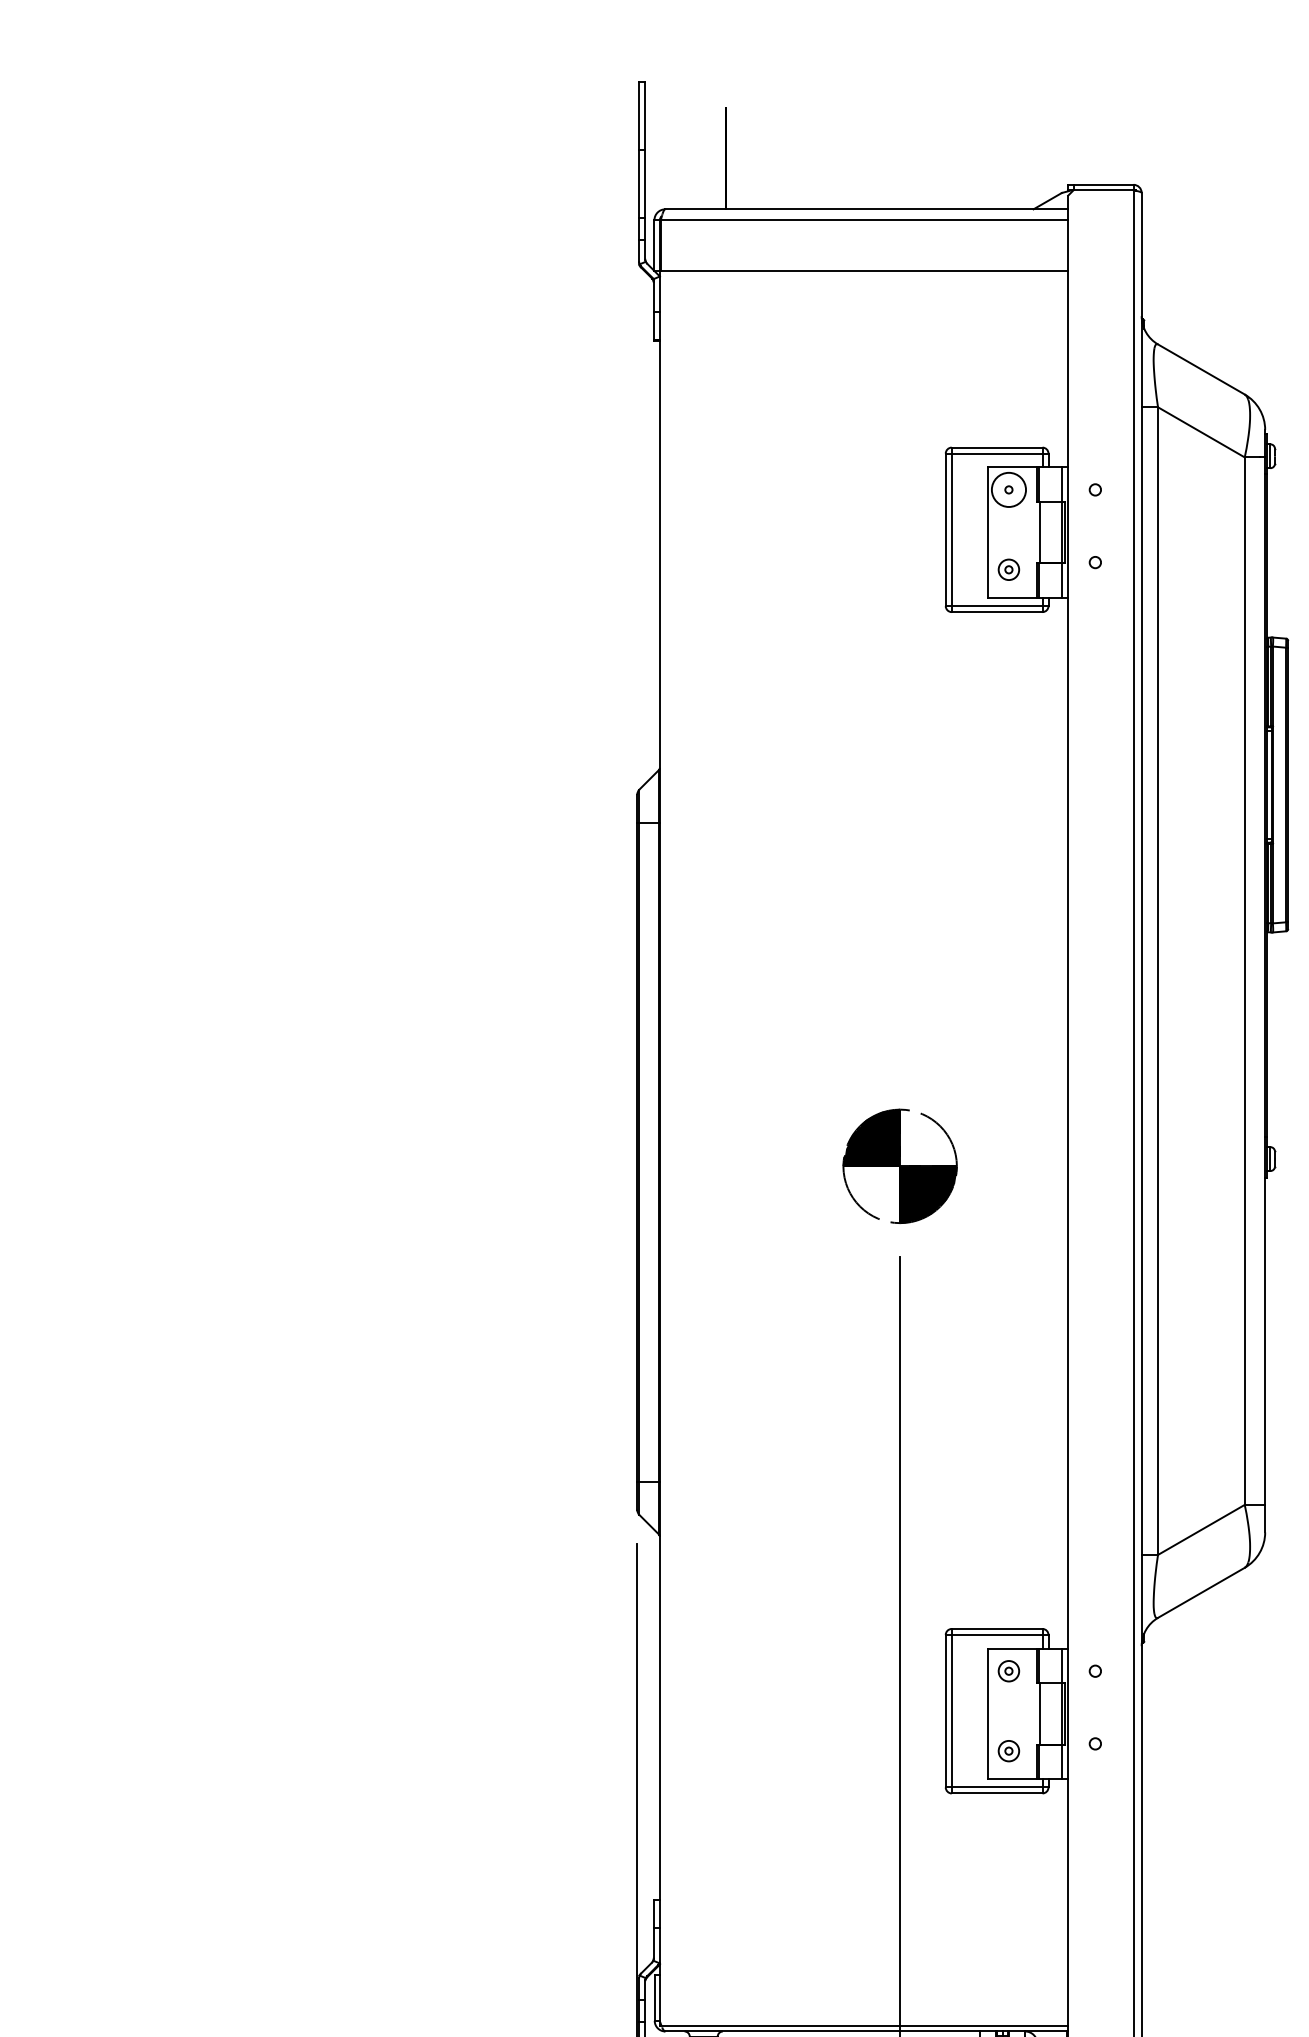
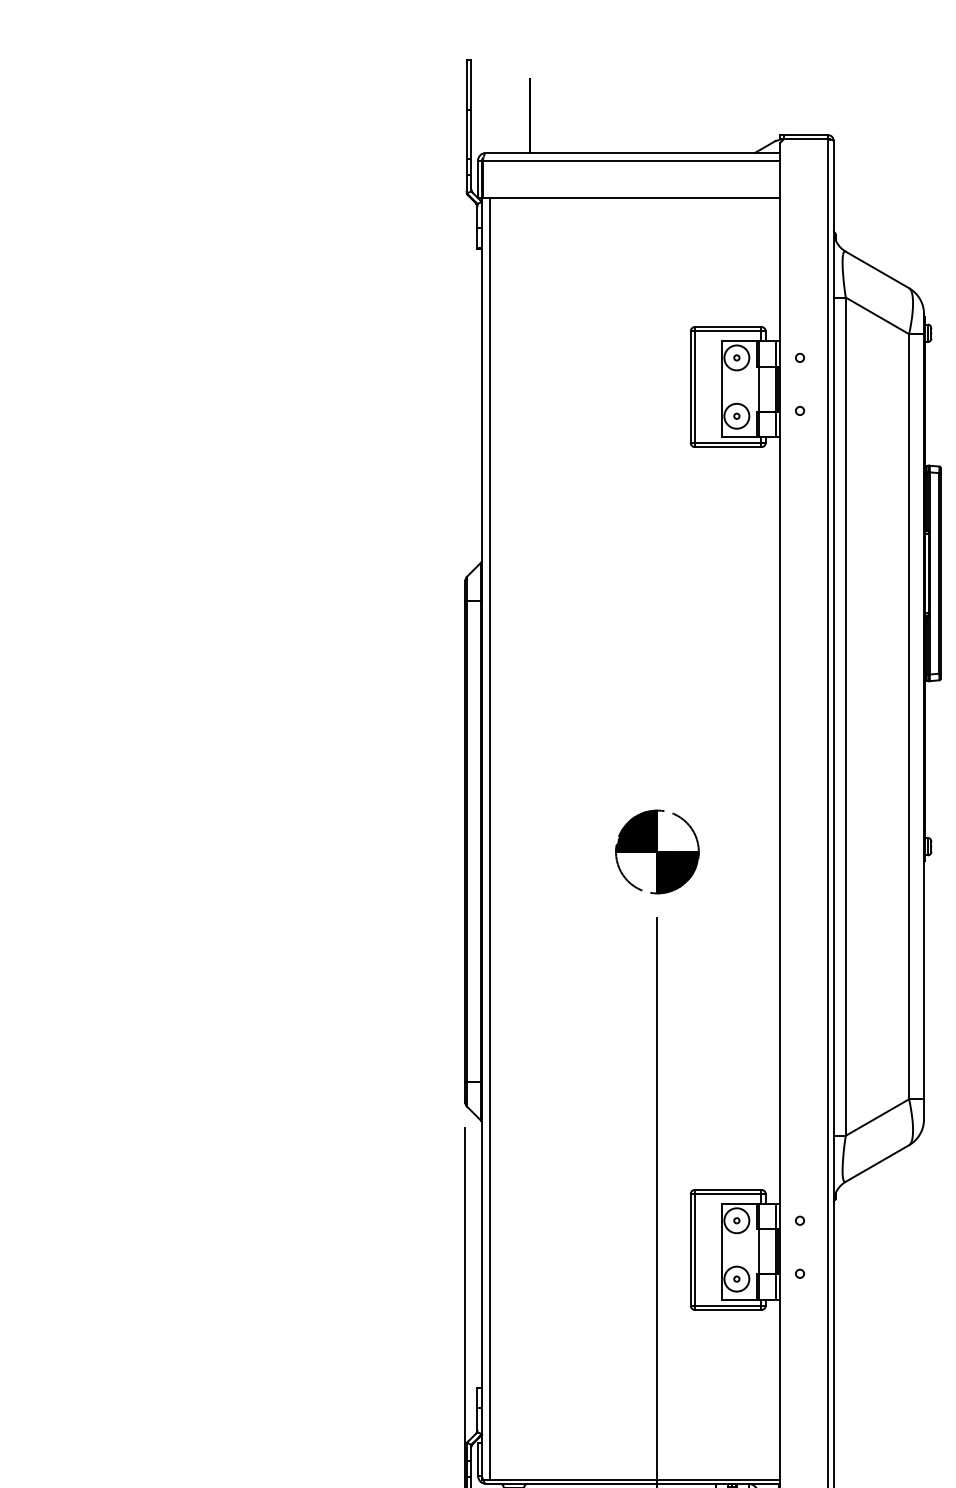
circle: (1008, 569) -> (736, 416), size x1.67
line: (670, 1148) -> (489, 838), added
circle: (1008, 1671) -> (736, 1220), size x1.67
circle: (1008, 1751) -> (736, 1279), size x1.67

